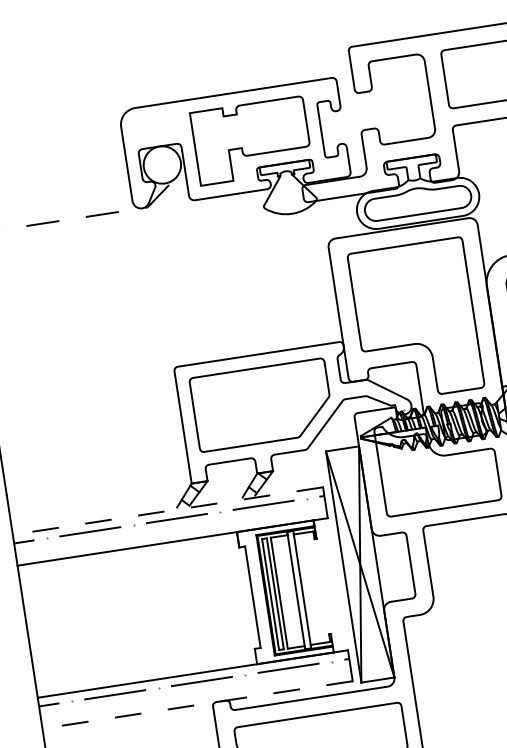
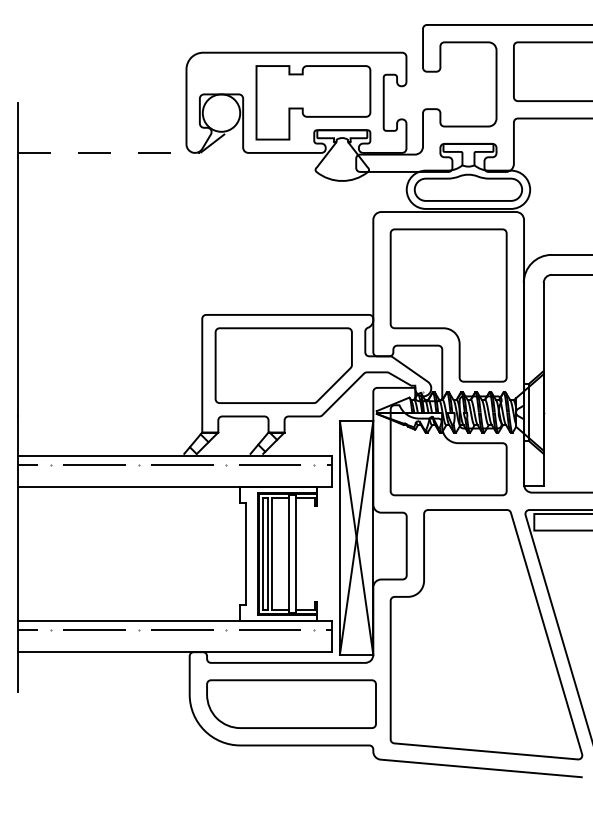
line: (167, 511) -> (174, 456), dashed -> solid
line: (197, 705) -> (174, 652), dashed -> solid

